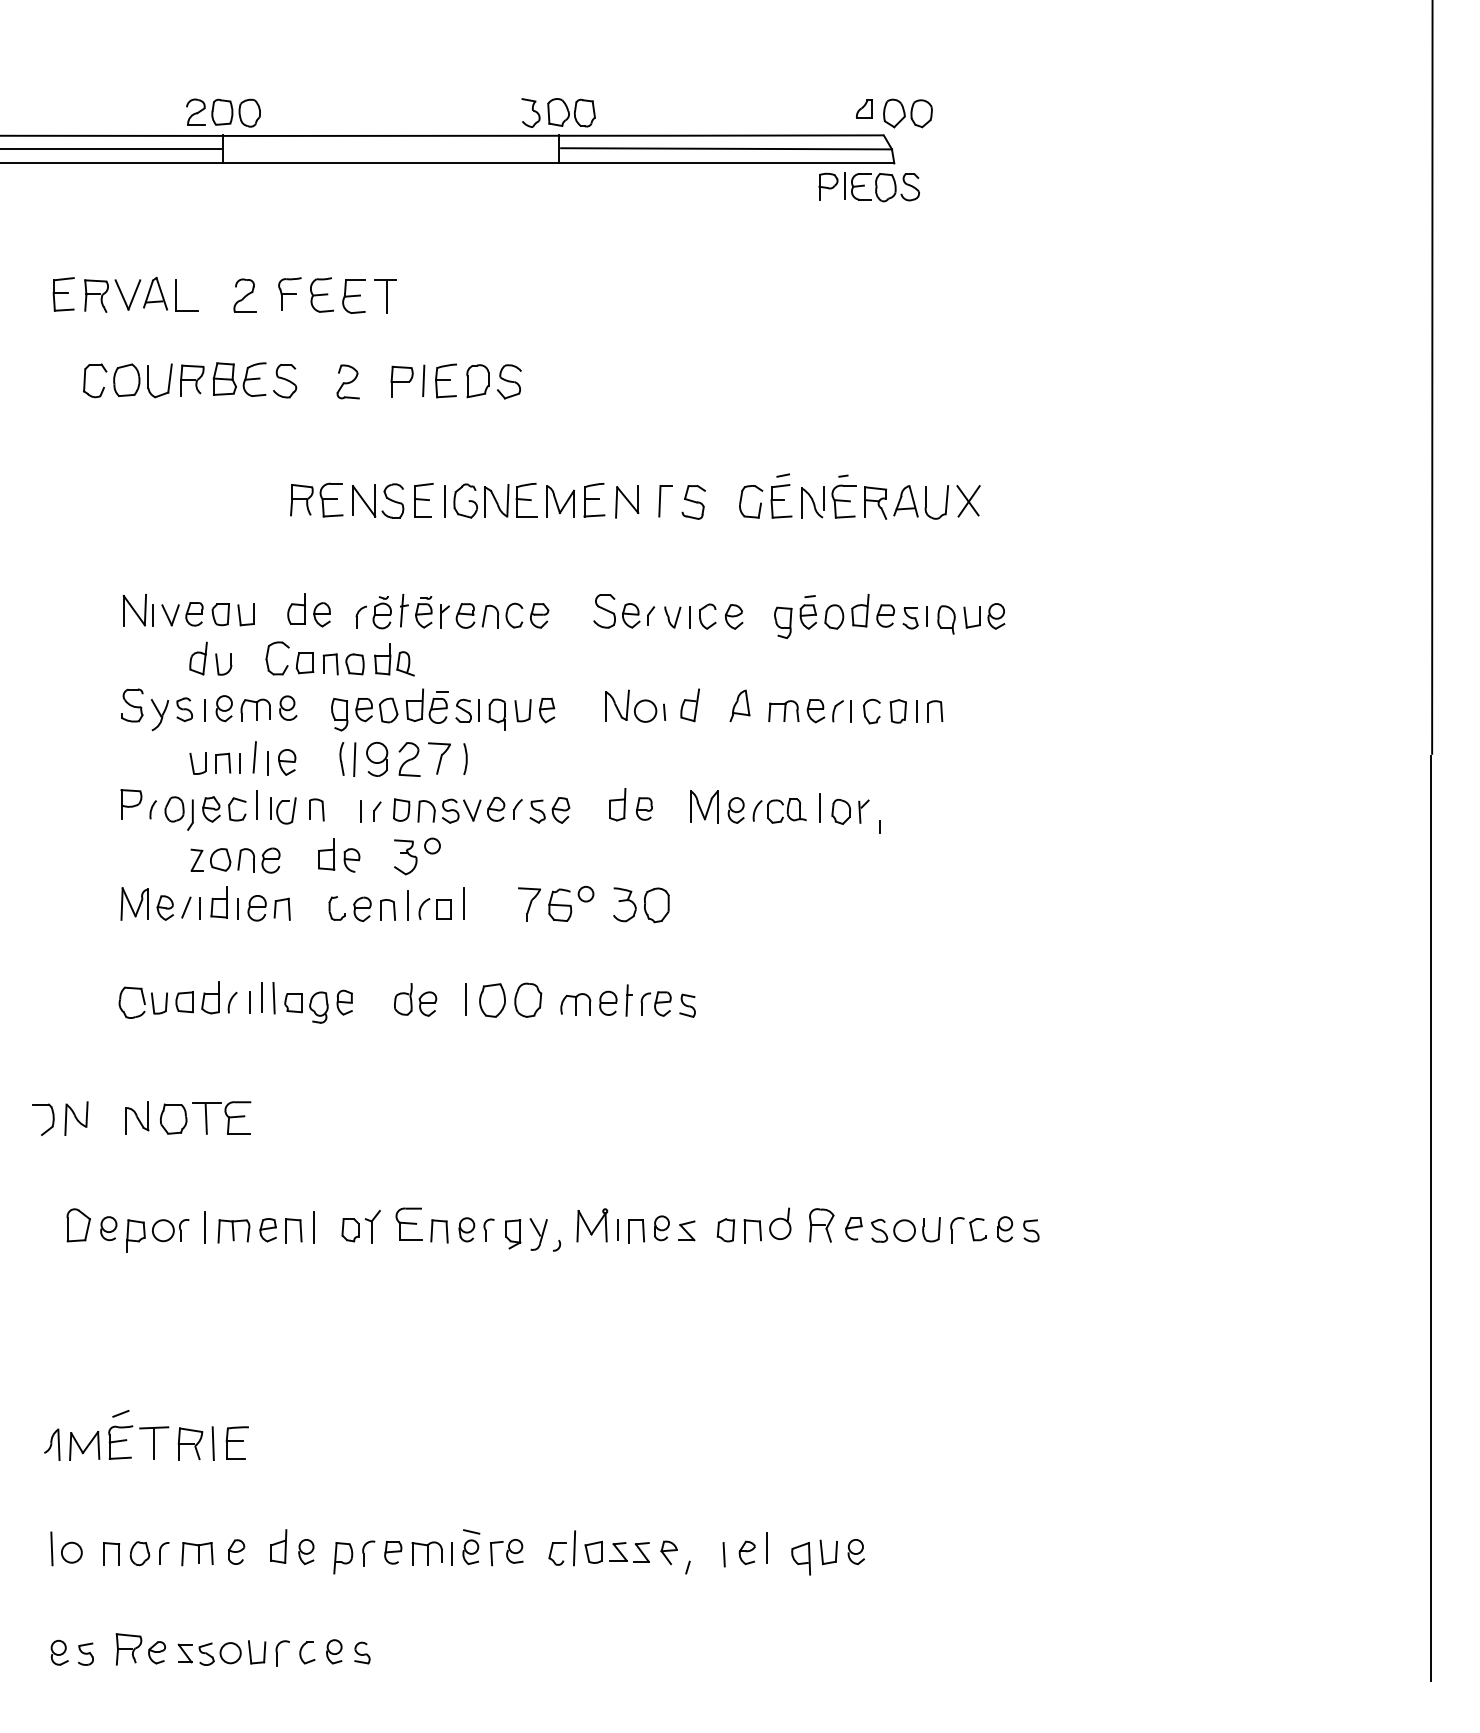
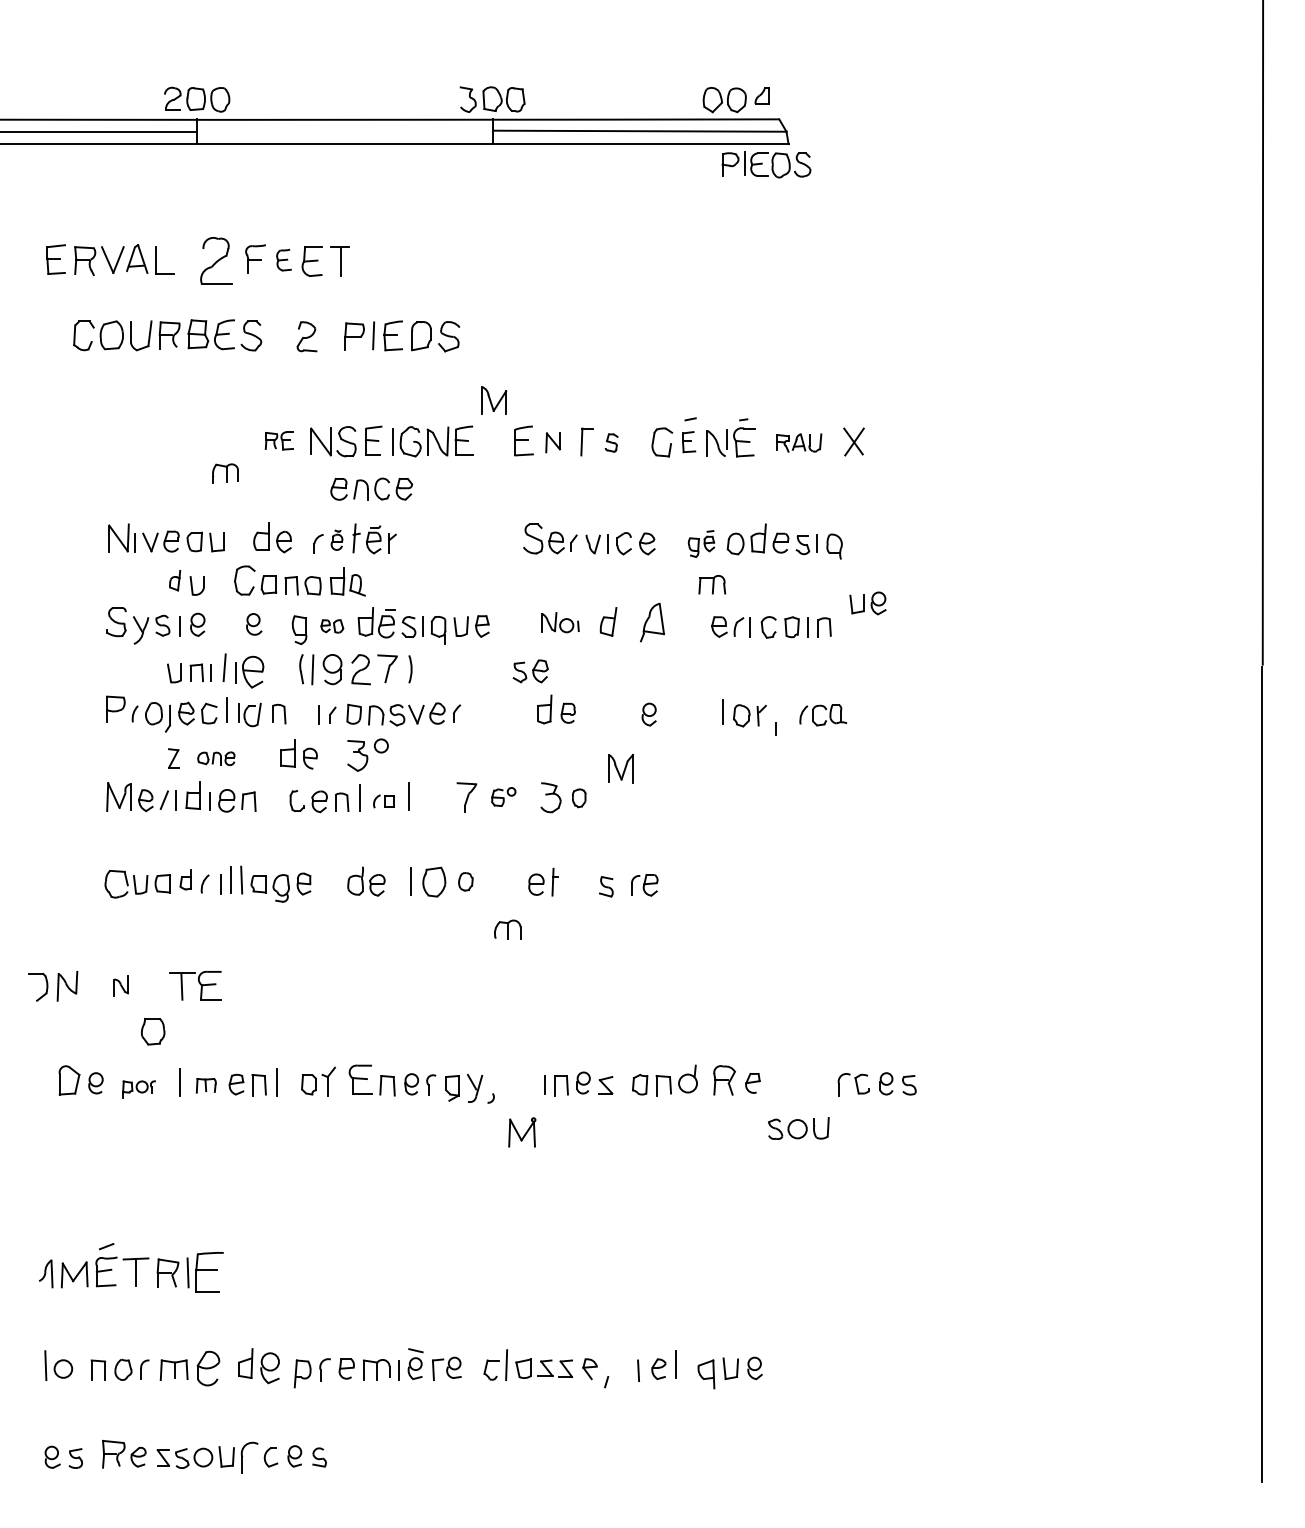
part: (907, 113) -> (724, 100), moved
part: (321, 294) -> (283, 259), size x0.7
part: (244, 295) -> (215, 260), size x1.6
part: (316, 499) -> (279, 440), size x0.6
part: (560, 501) -> (494, 400), moved
part: (627, 501) -> (553, 442), size x0.7
part: (781, 501) -> (689, 442), size x0.7
part: (693, 502) -> (611, 443), size x0.6
part: (906, 502) -> (799, 443), size x0.6
part: (381, 612) -> (336, 540), size x0.7
part: (502, 615) -> (371, 488), moved
part: (795, 616) -> (701, 543), size x0.7
part: (984, 616) -> (868, 603), moved
part: (198, 658) -> (175, 580), size x0.7
part: (635, 705) -> (560, 622), size x0.7
part: (739, 705) -> (652, 622), size x1.4
part: (255, 709) -> (225, 473), moved
part: (376, 710) -> (332, 626), size x0.6
part: (783, 710) -> (712, 584), moved
part: (287, 762) -> (253, 672), size x1.4
part: (704, 806) -> (621, 768), moved
part: (549, 810) -> (530, 671), moved
part: (779, 810) -> (823, 714), moved
part: (245, 860) -> (216, 758), size x0.6
part: (571, 903) -> (503, 796), size x0.6
part: (656, 905) -> (578, 798), size x0.6
part: (434, 908) -> (383, 801), size x0.7
part: (210, 997) -> (185, 879), size x0.7
part: (528, 999) -> (466, 881), size x0.6
part: (655, 1003) -> (644, 884), moved
part: (575, 1004) -> (507, 929), moved
part: (137, 1117) -> (121, 985), size x0.7
part: (173, 1118) -> (153, 1031), moved
part: (592, 1225) -> (522, 1132), moved
part: (905, 1229) -> (798, 1128), moved
part: (233, 1231) -> (205, 1085), size x0.7
part: (157, 1235) -> (138, 1089), size x0.6
part: (236, 1442) -> (208, 1271), size x1.4
part: (236, 1551) -> (208, 1367), size x1.6
part: (306, 1552) -> (270, 1368), size x1.4
part: (282, 1653) -> (249, 1457), size x1.4

